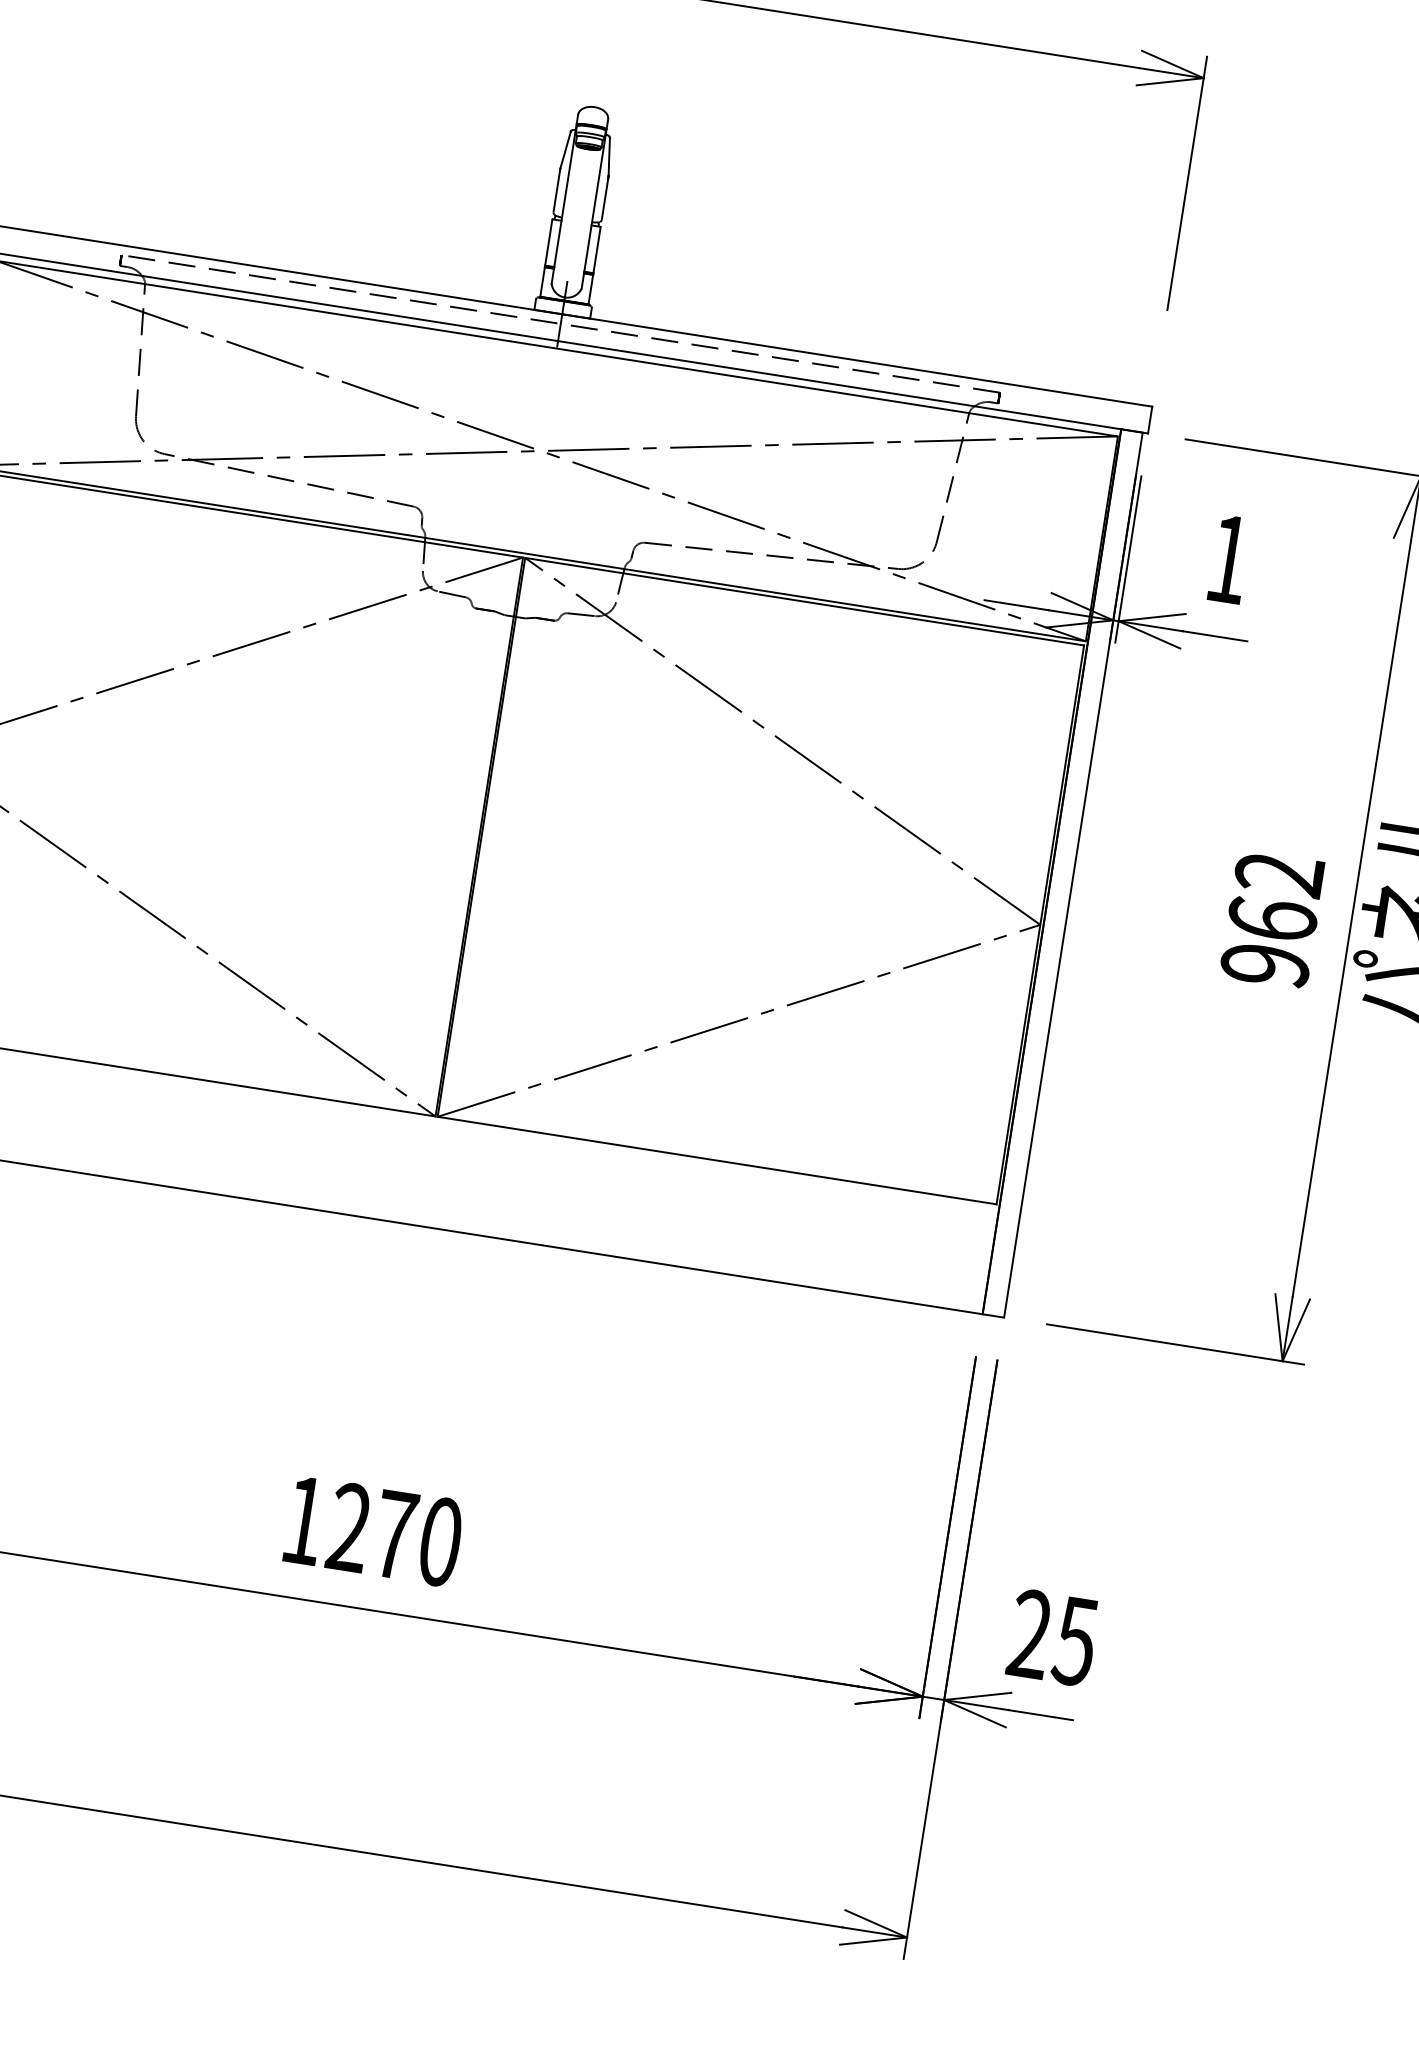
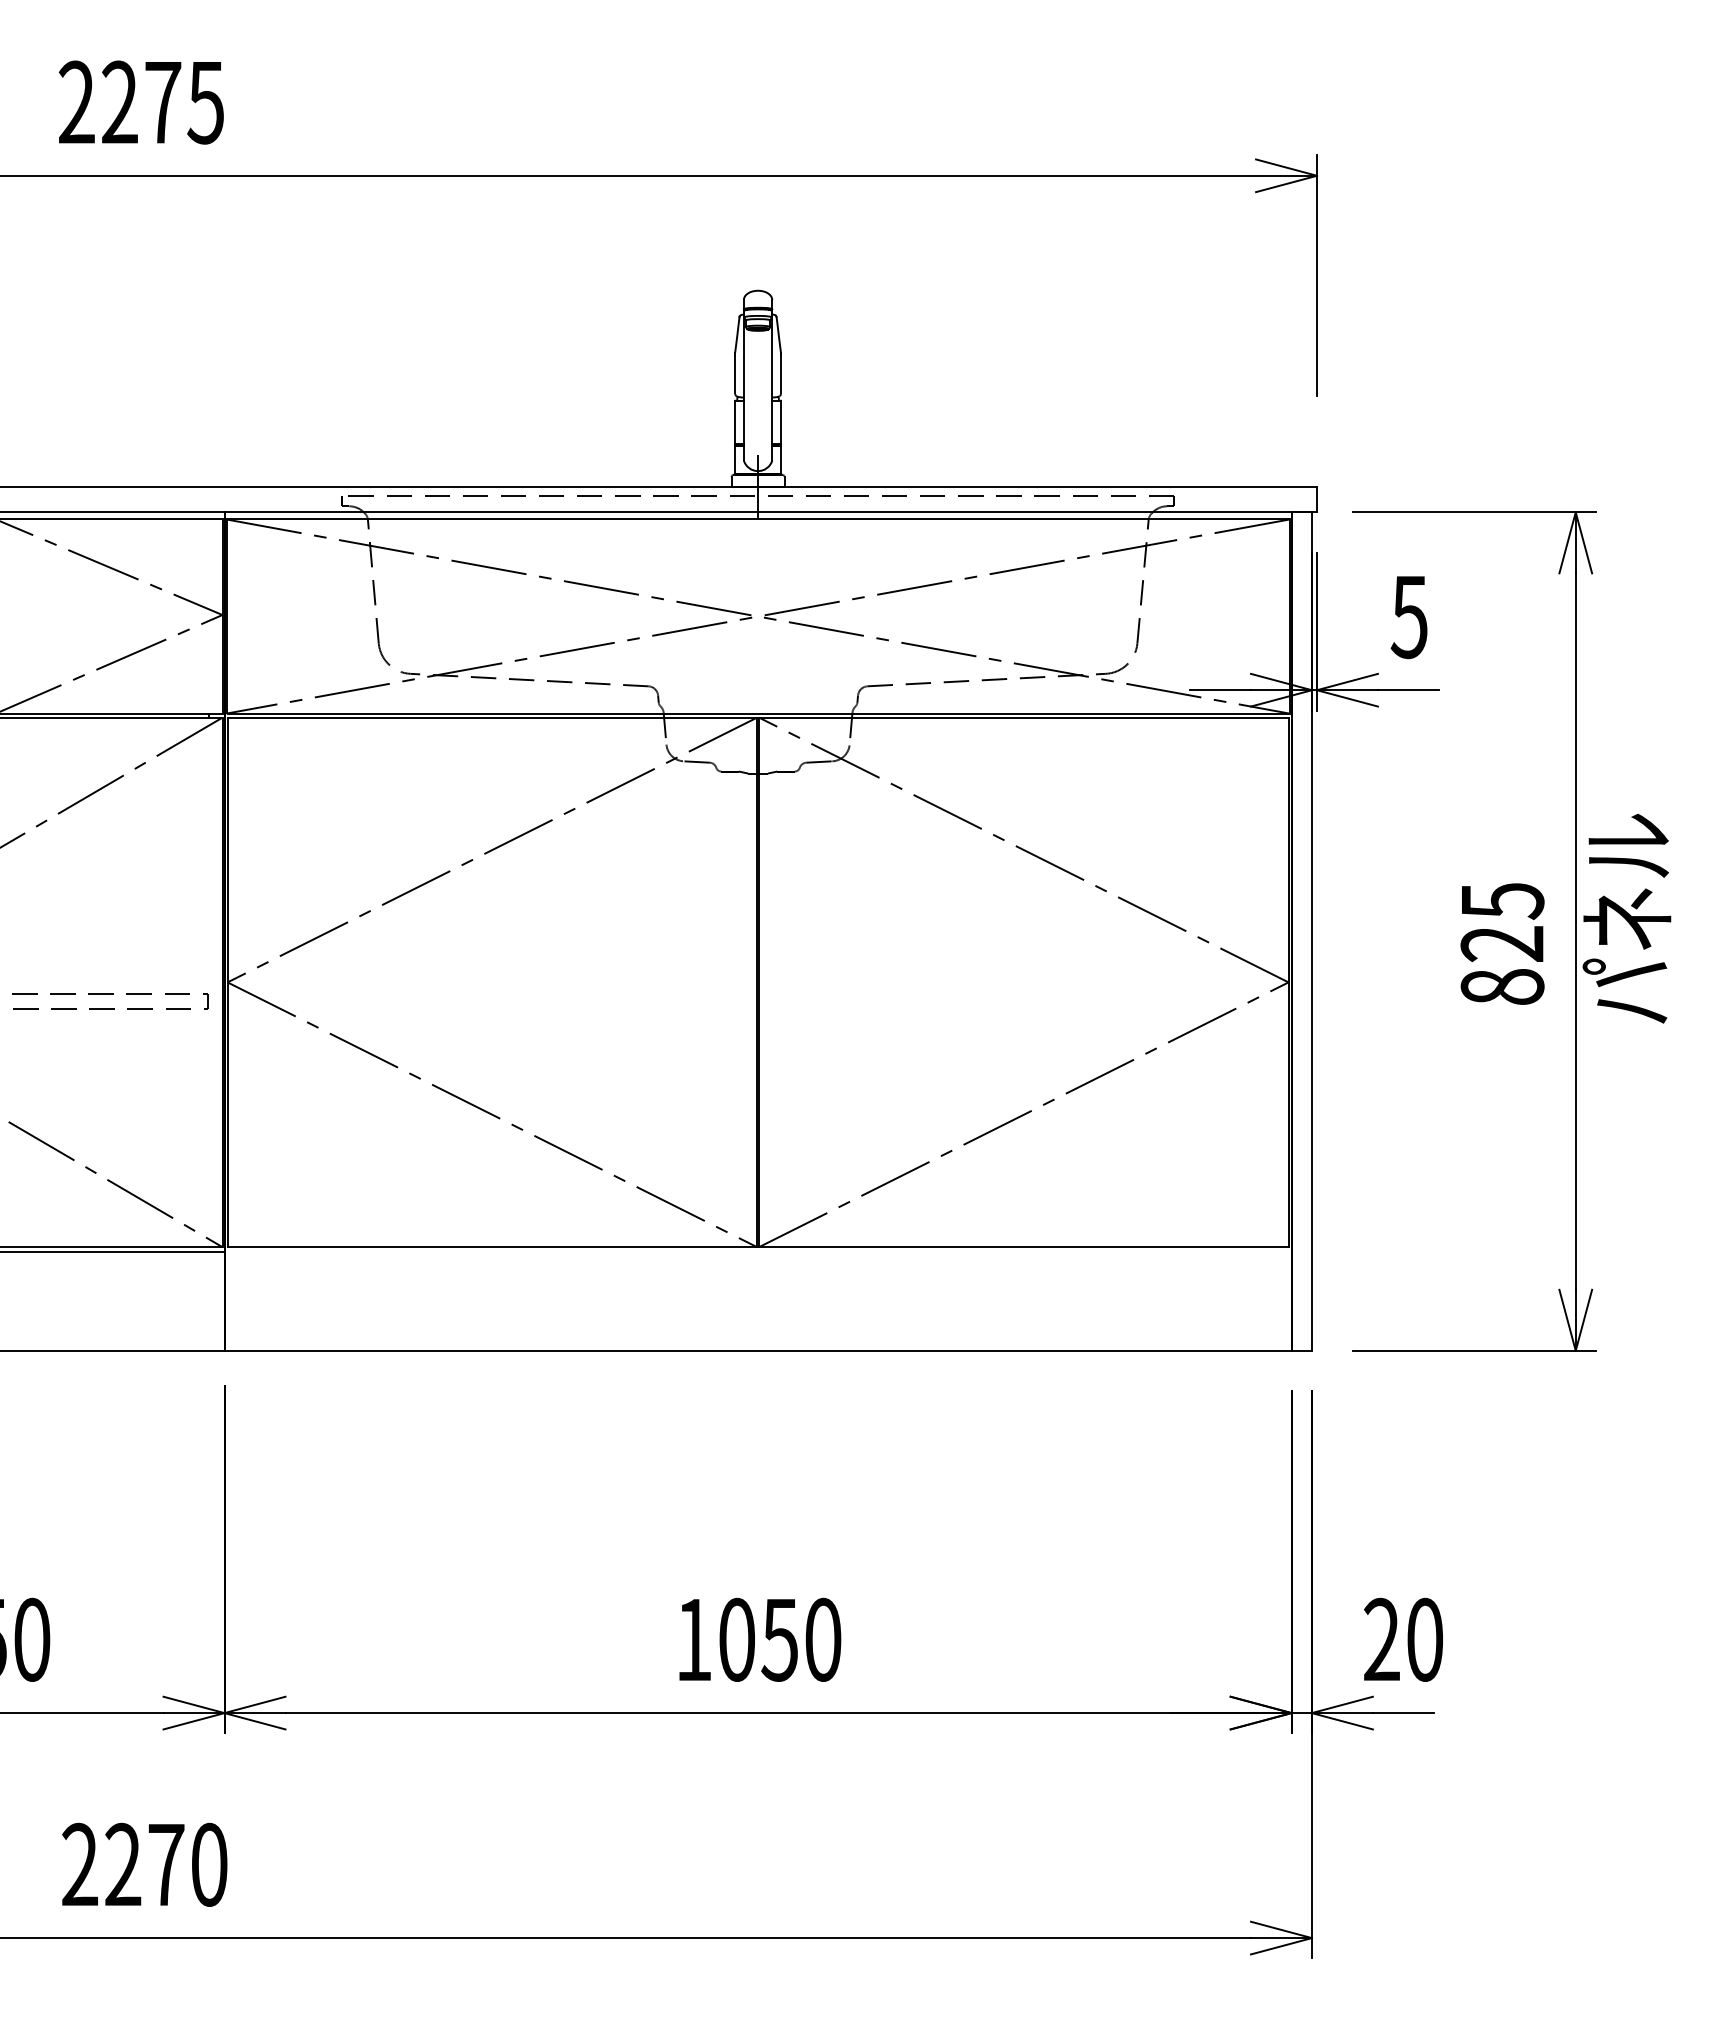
text: (1227, 559) -> (1408, 617), 1 -> 5
text: (1272, 920) -> (1502, 944), 962 -> 825
text: (372, 1530) -> (758, 1639), 1270 -> 1050
text: (1075, 1640) -> (1424, 1639), 25 -> 20

